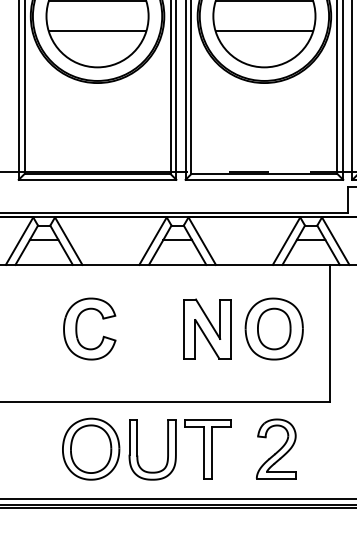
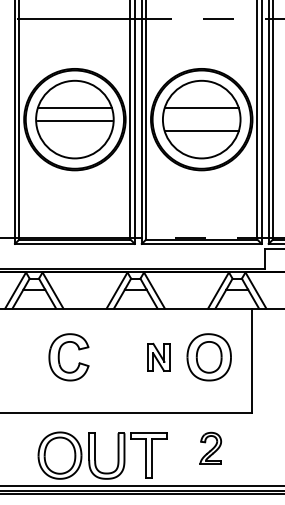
line: (97, 31) -> (74, 121), moved
part: (207, 329) -> (158, 357), size x0.6
part: (137, 449) -> (95, 455), moved
part: (275, 449) -> (210, 448), size x0.7

